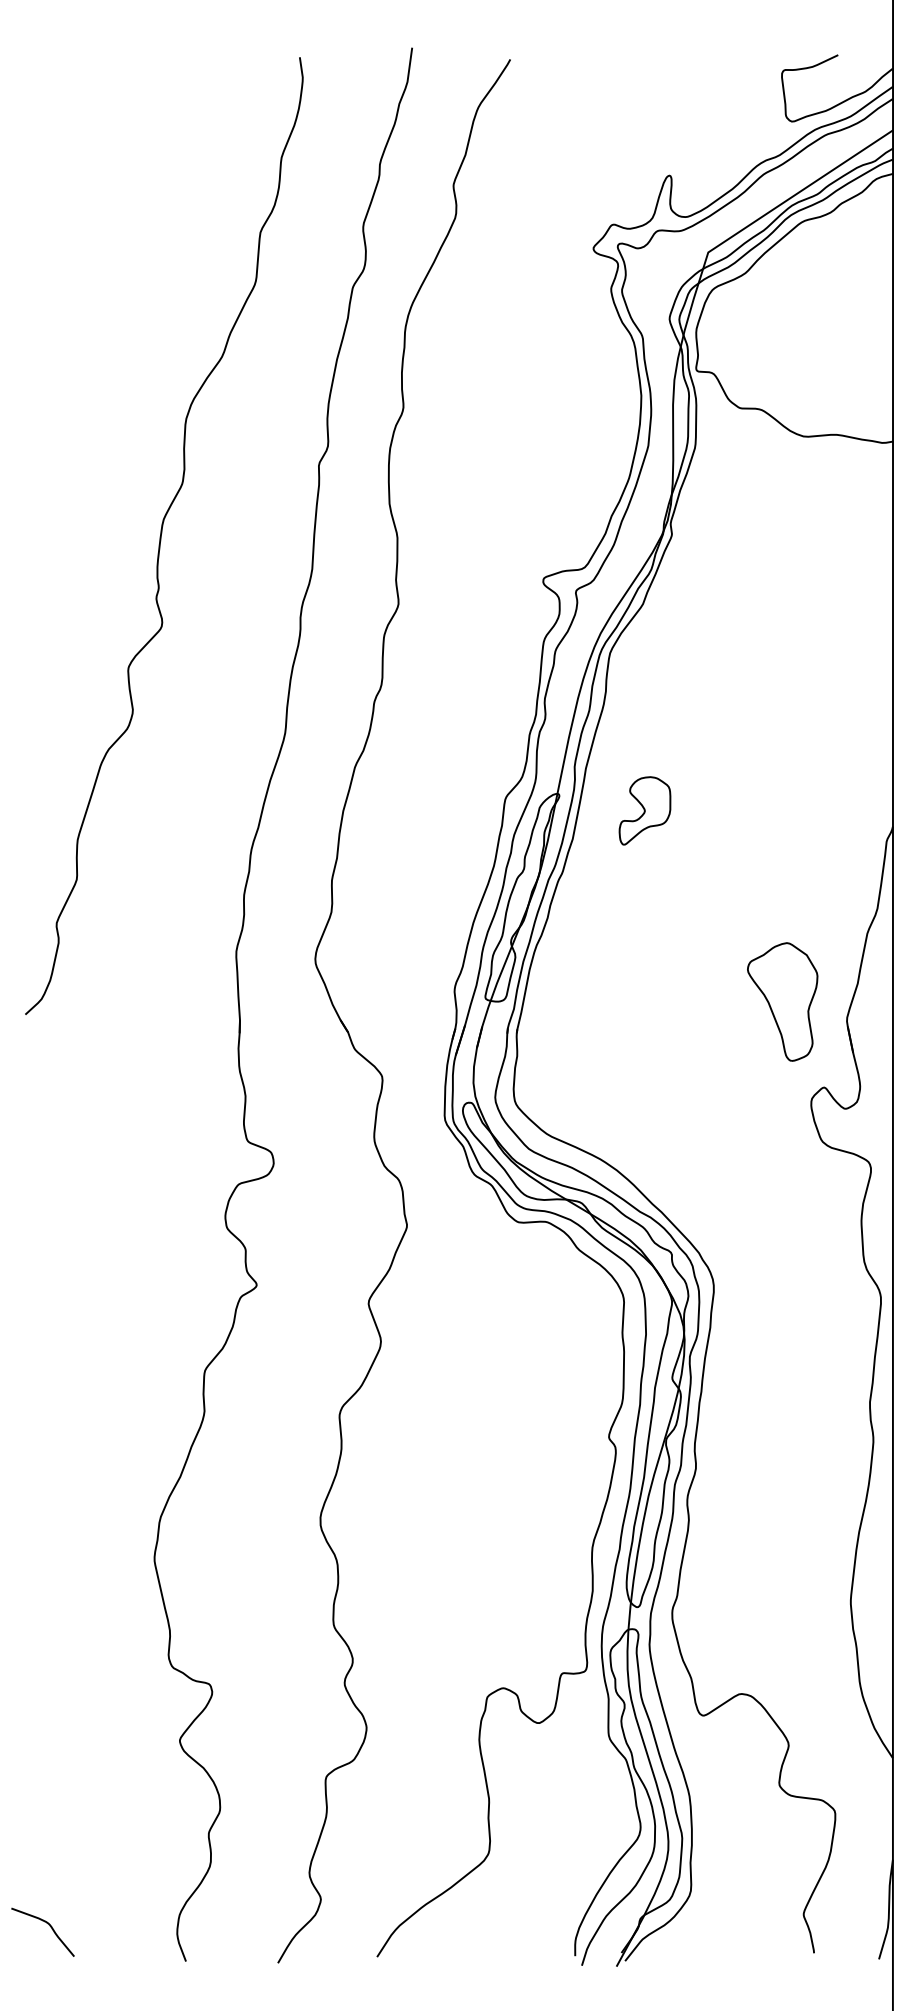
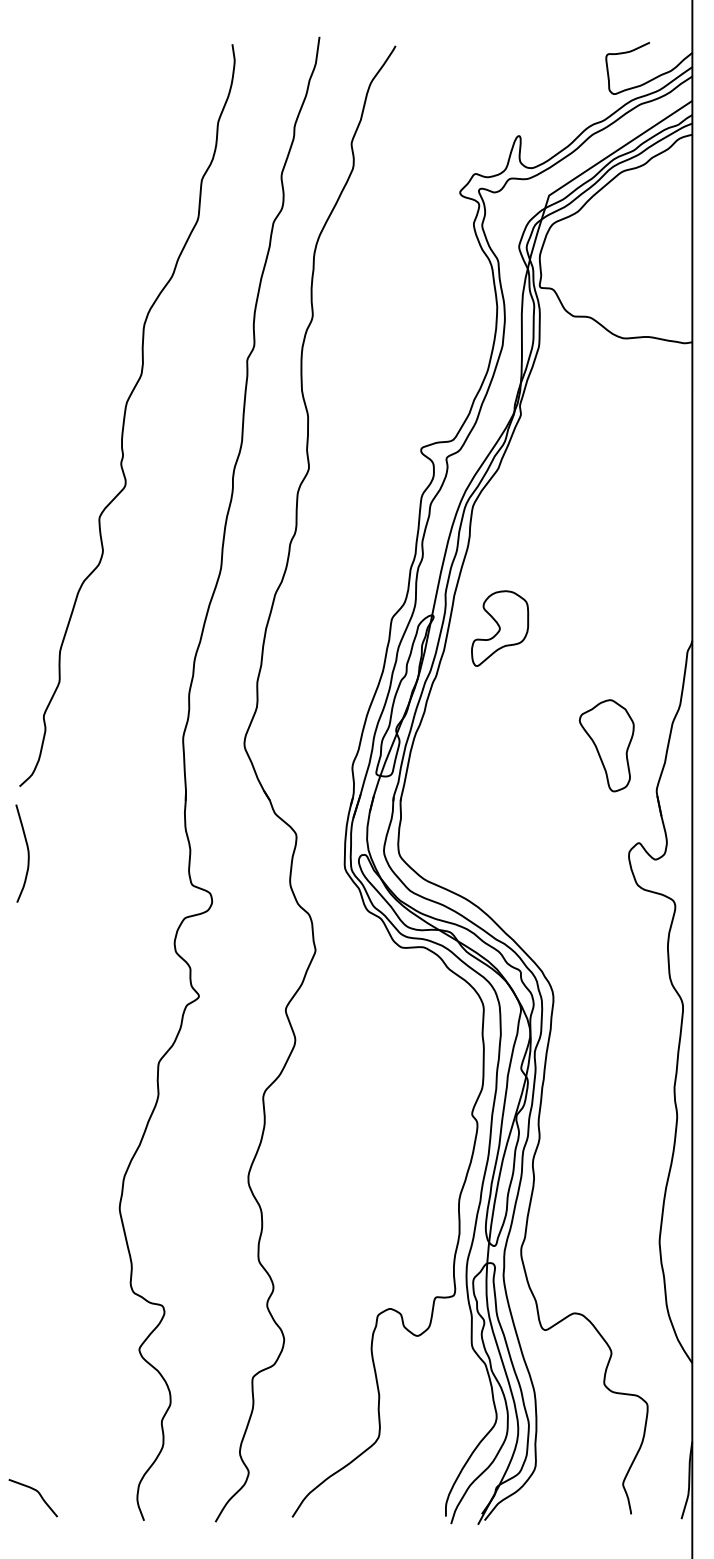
part: (644, 810) -> (499, 628), size x1.43
part: (782, 1001) -> (606, 745), moved
curve: (35, 1097) -> (27, 850), added

